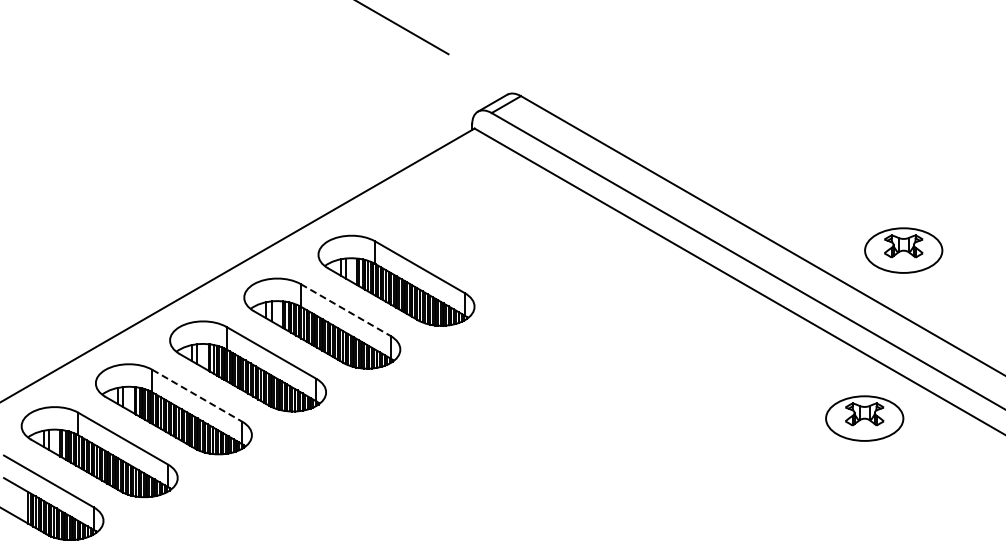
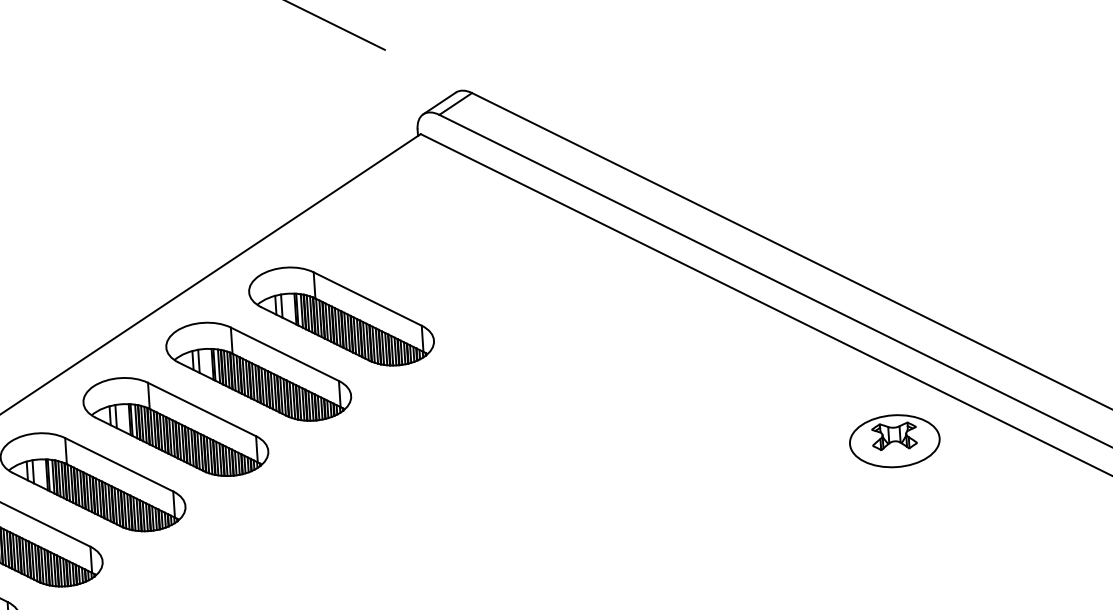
part: (903, 250) -> (927, 243), removed
line: (345, 310) -> (284, 354), dashed -> solid
line: (197, 395) -> (119, 464), dashed -> solid

